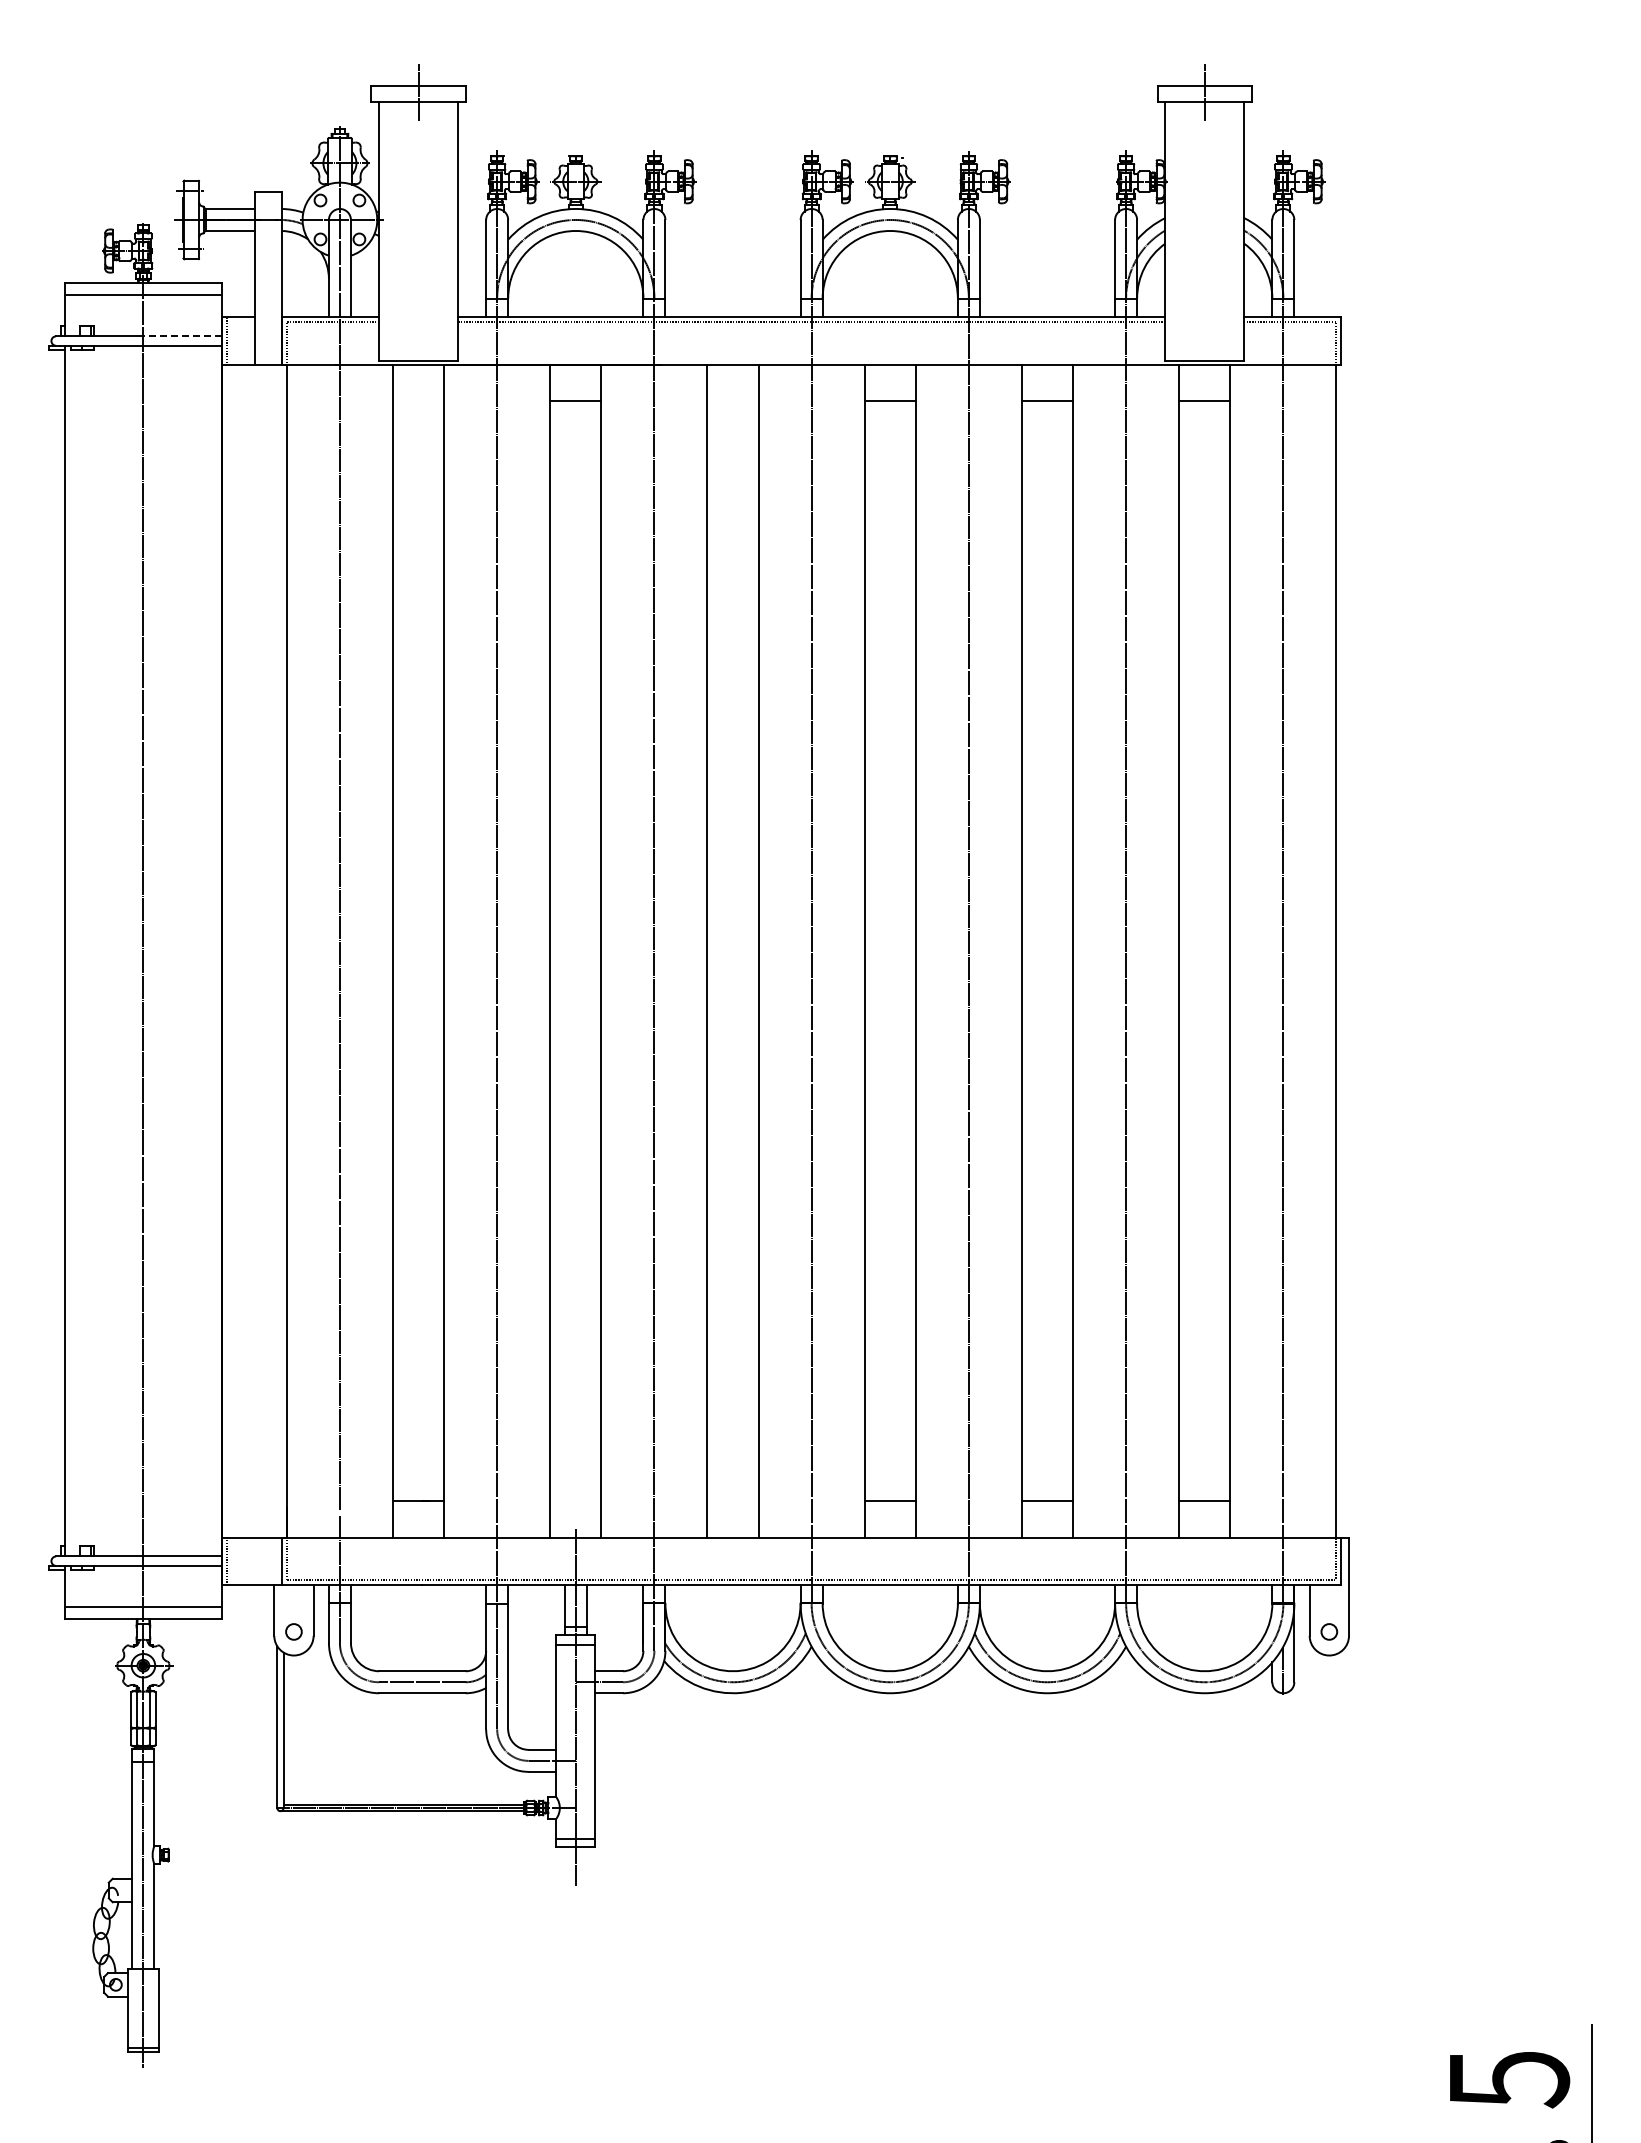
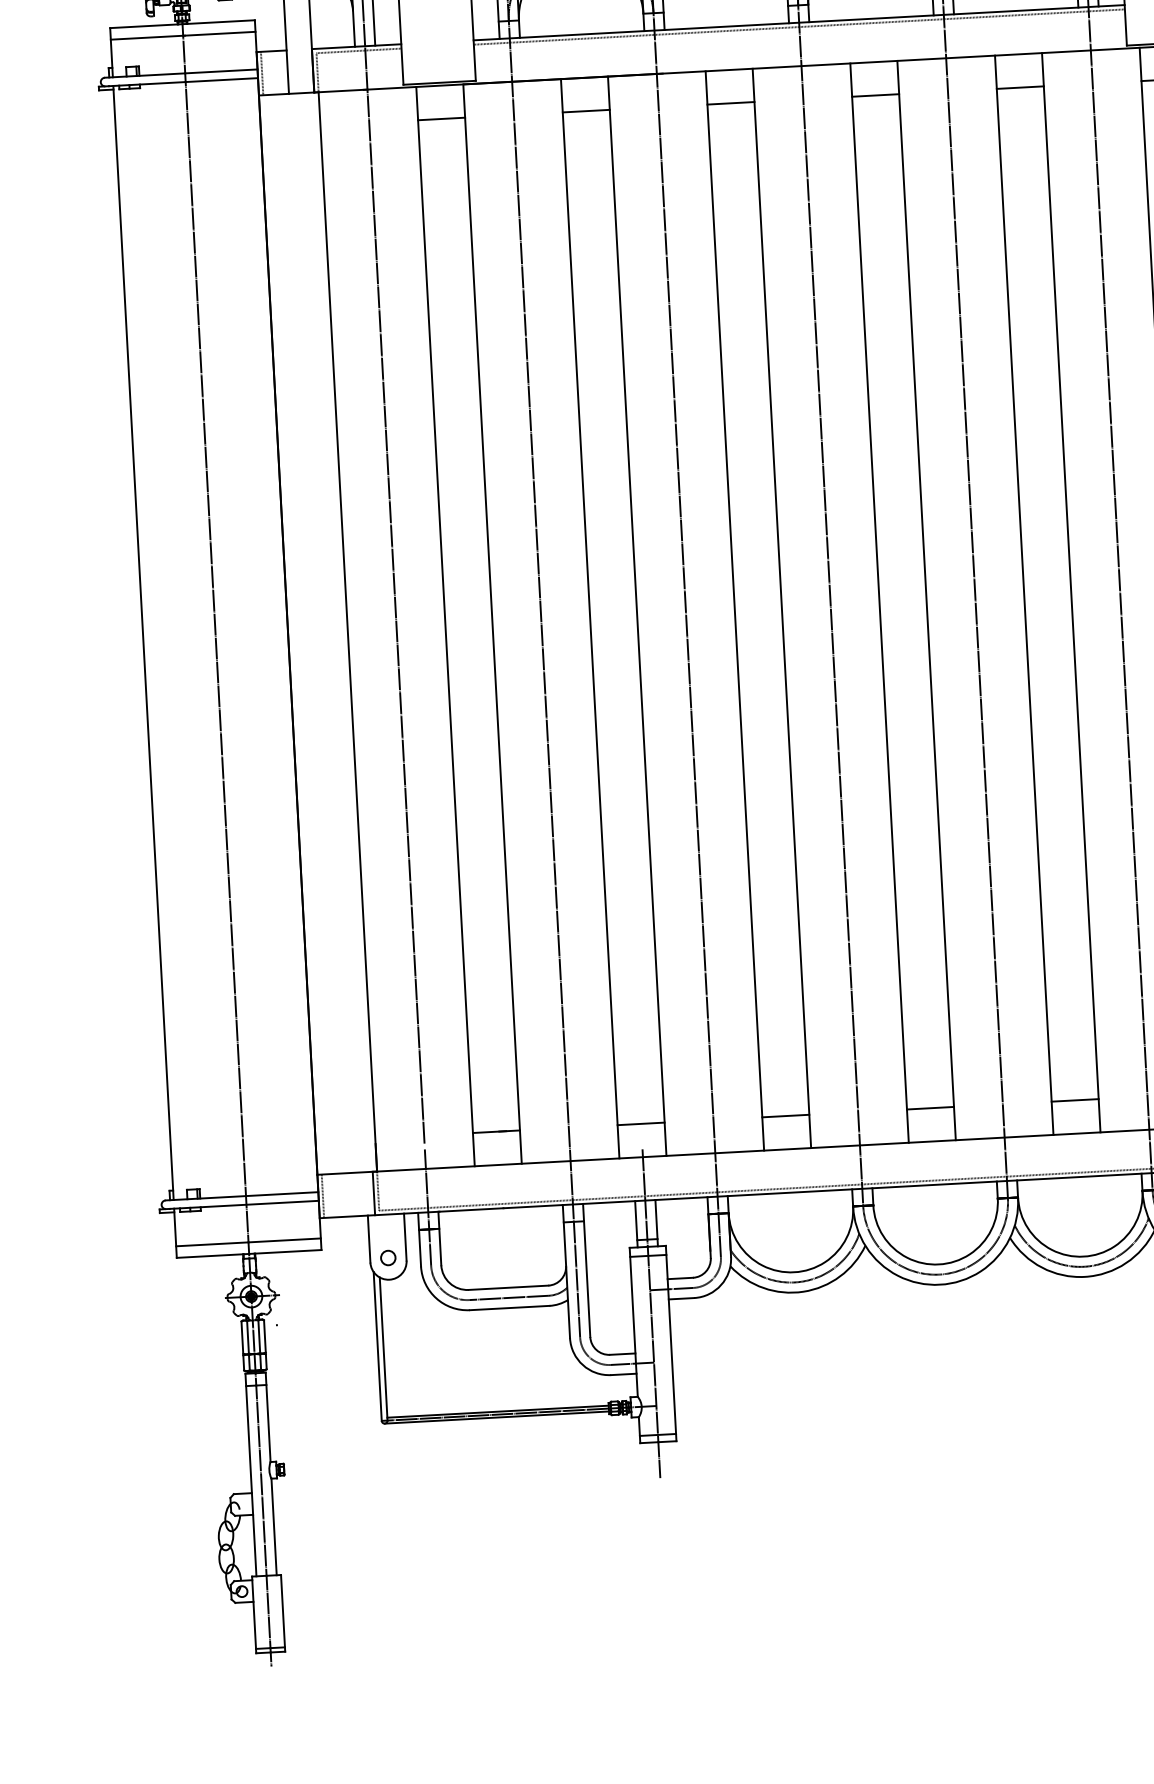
line: (182, 336) -> (221, 71), dashed -> solid
line: (418, 400) -> (441, 118), added
line: (732, 400) -> (730, 103), added
line: (575, 1501) -> (640, 1123), added
line: (732, 1501) -> (785, 1116), added

